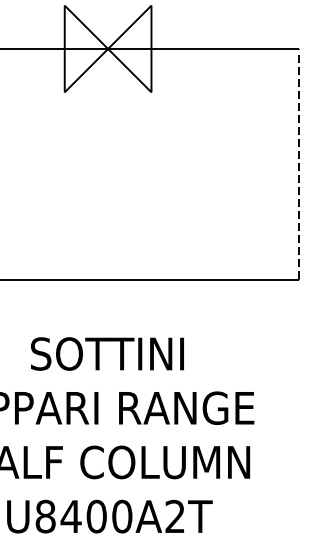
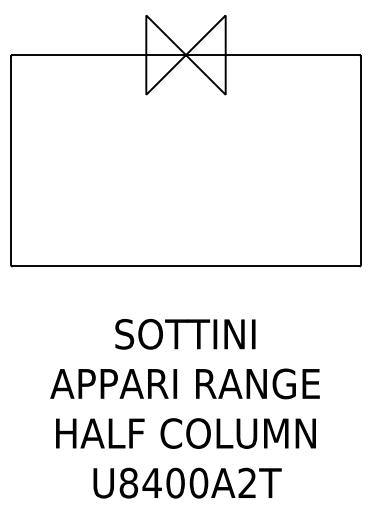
line: (298, 164) -> (360, 160), dashed -> solid

